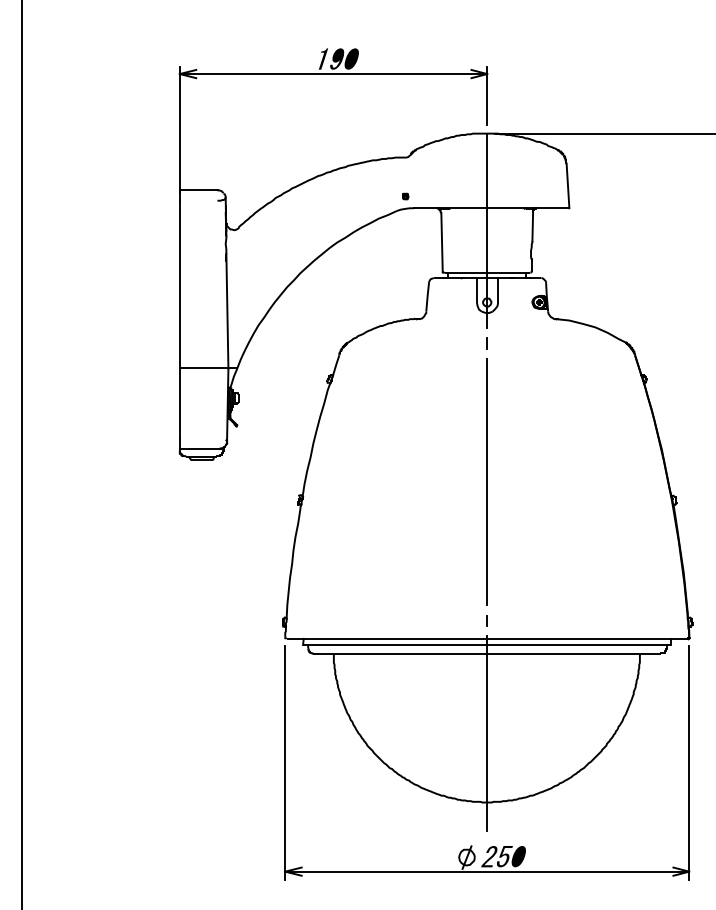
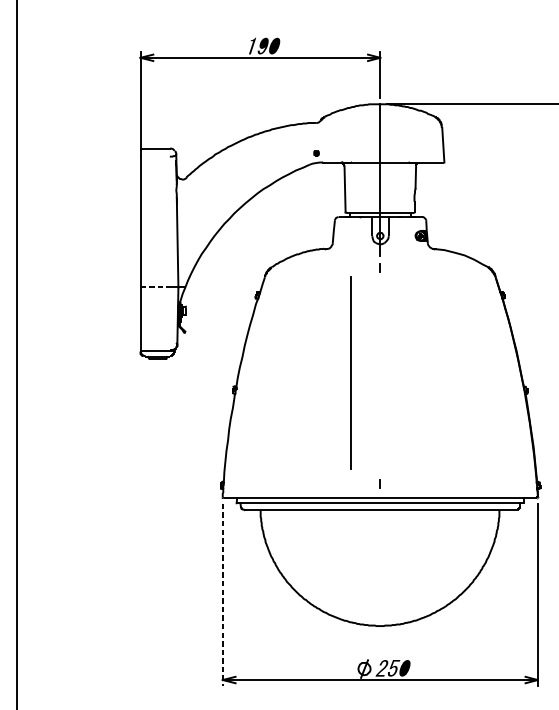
line: (200, 368) -> (156, 287), solid -> dashed
line: (486, 481) -> (350, 372), moved
line: (487, 733) -> (380, 572), removed
line: (285, 763) -> (222, 595), solid -> dashed

